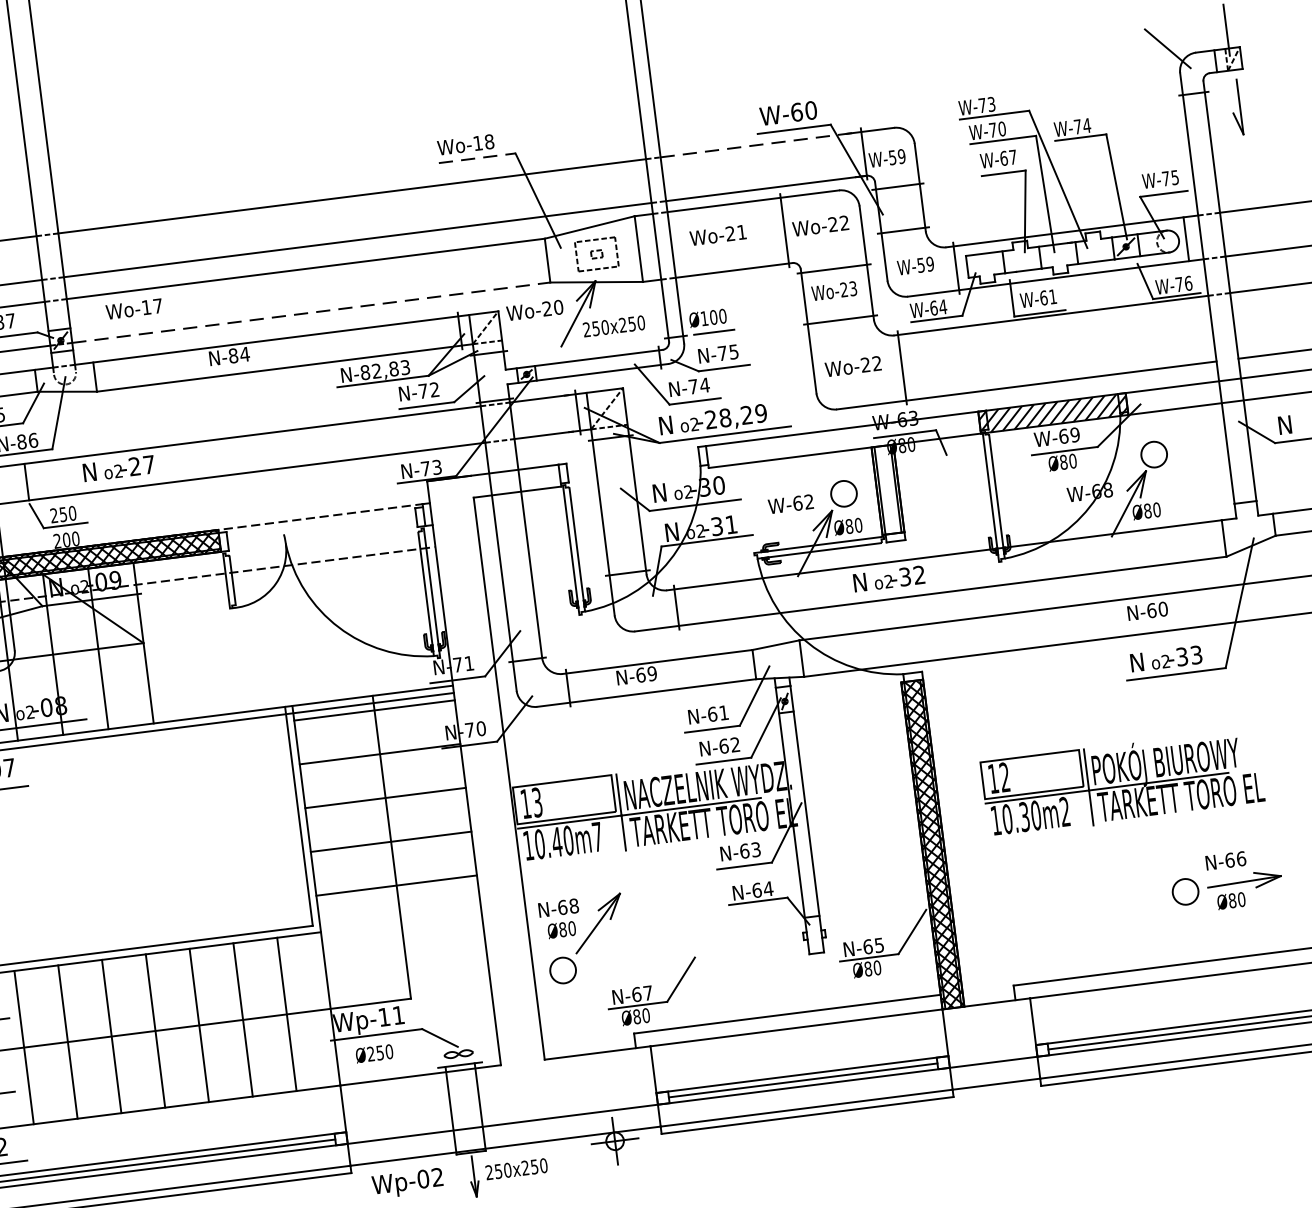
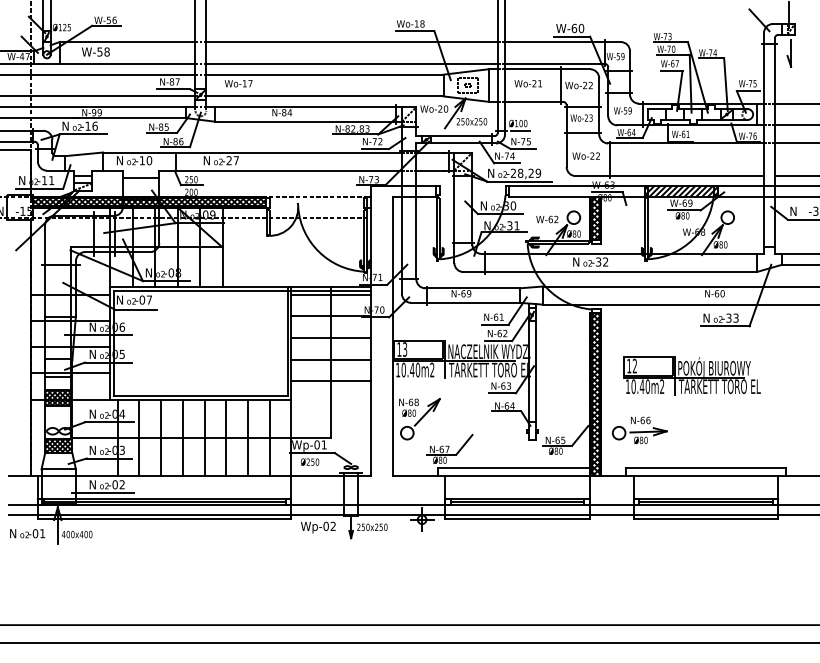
line: (758, 145) -> (553, 42), dashed -> solid
line: (477, 158) -> (415, 31), dashed -> solid
line: (310, 313) -> (324, 96), dashed -> solid
hatch: (887, 489) -> (595, 218), added
text: (1023, 816) -> (641, 386), 10.30m2 -> 10.40m2
text: (597, 835) -> (432, 369), 10.40m7 -> 10.40m2
part: (1225, 881) -> (639, 430), moved
text: (382, 1016) -> (316, 444), Wp-11 -> Wp-01

